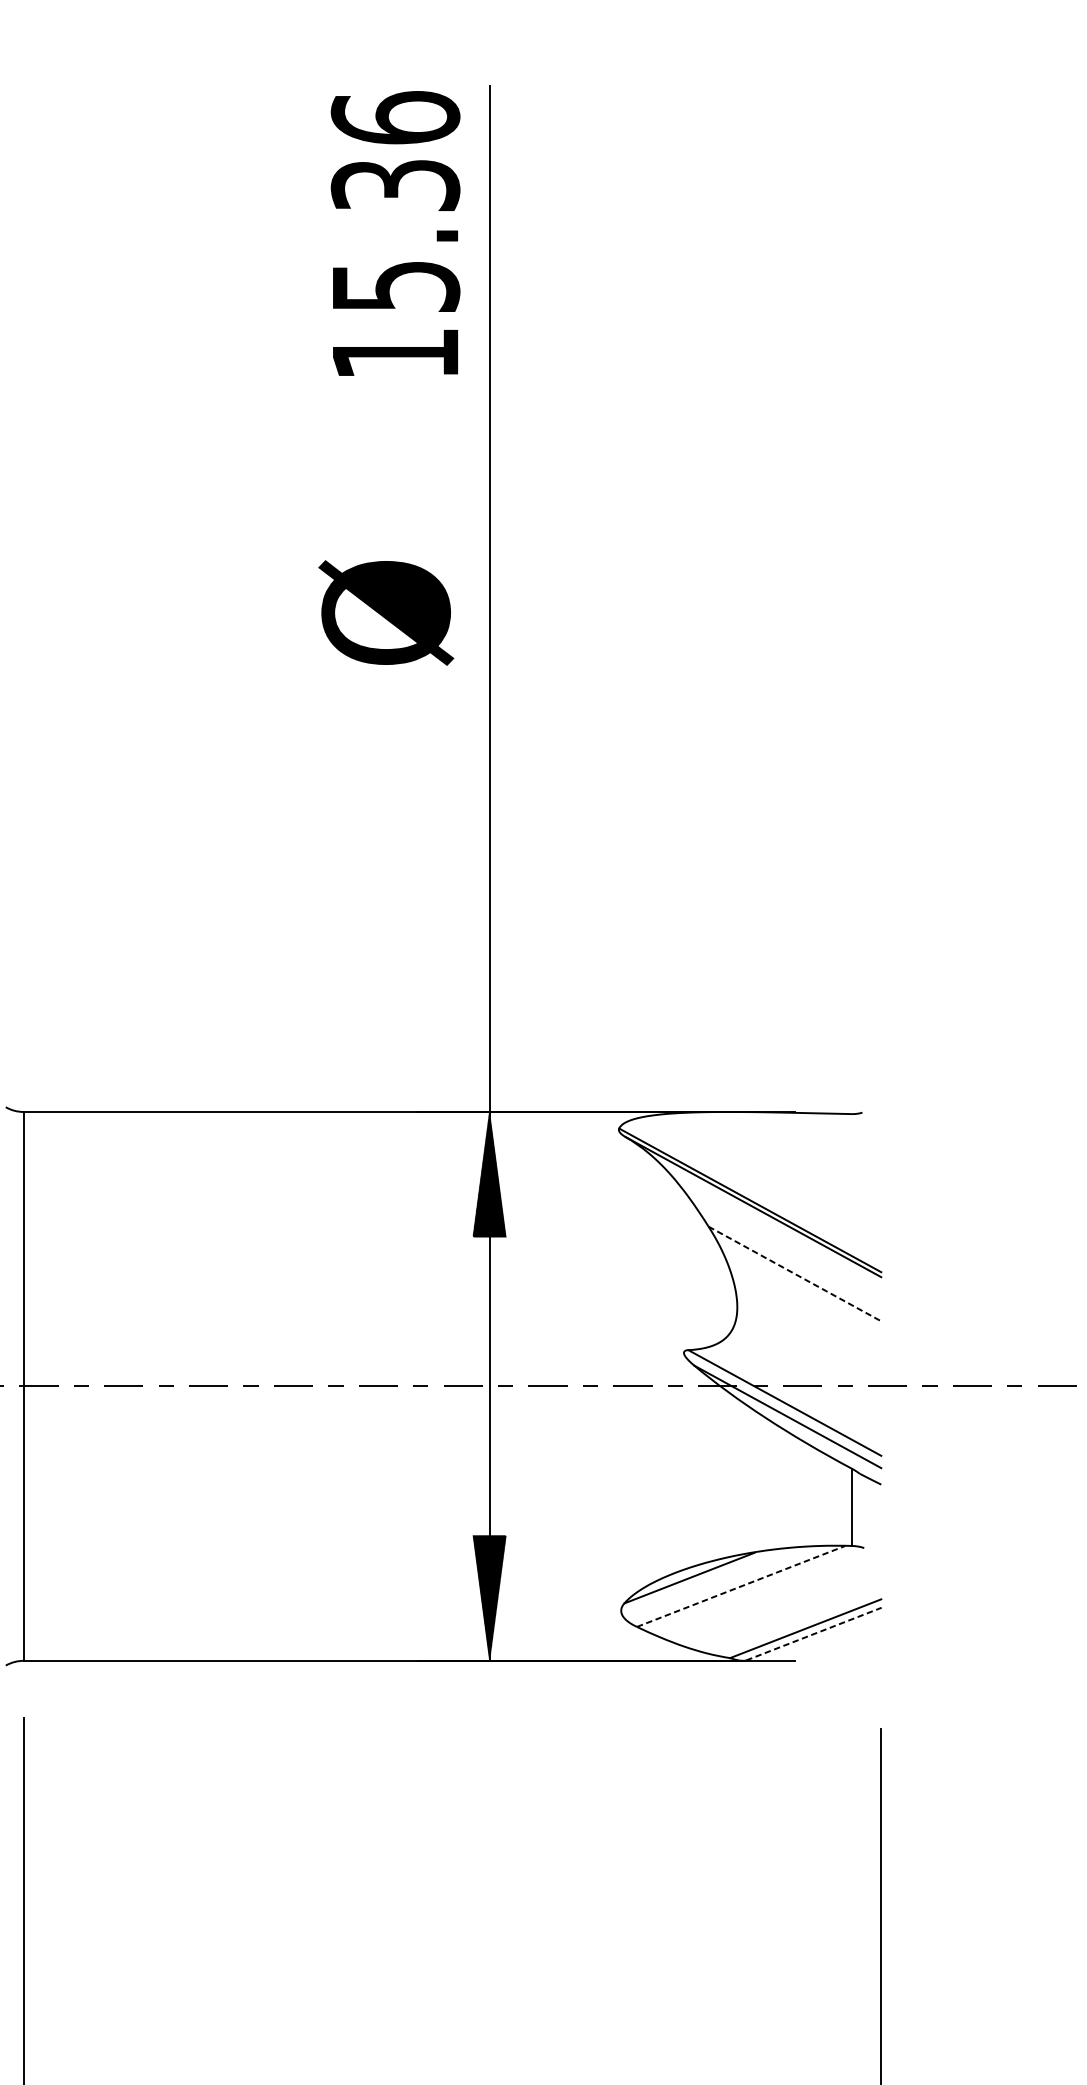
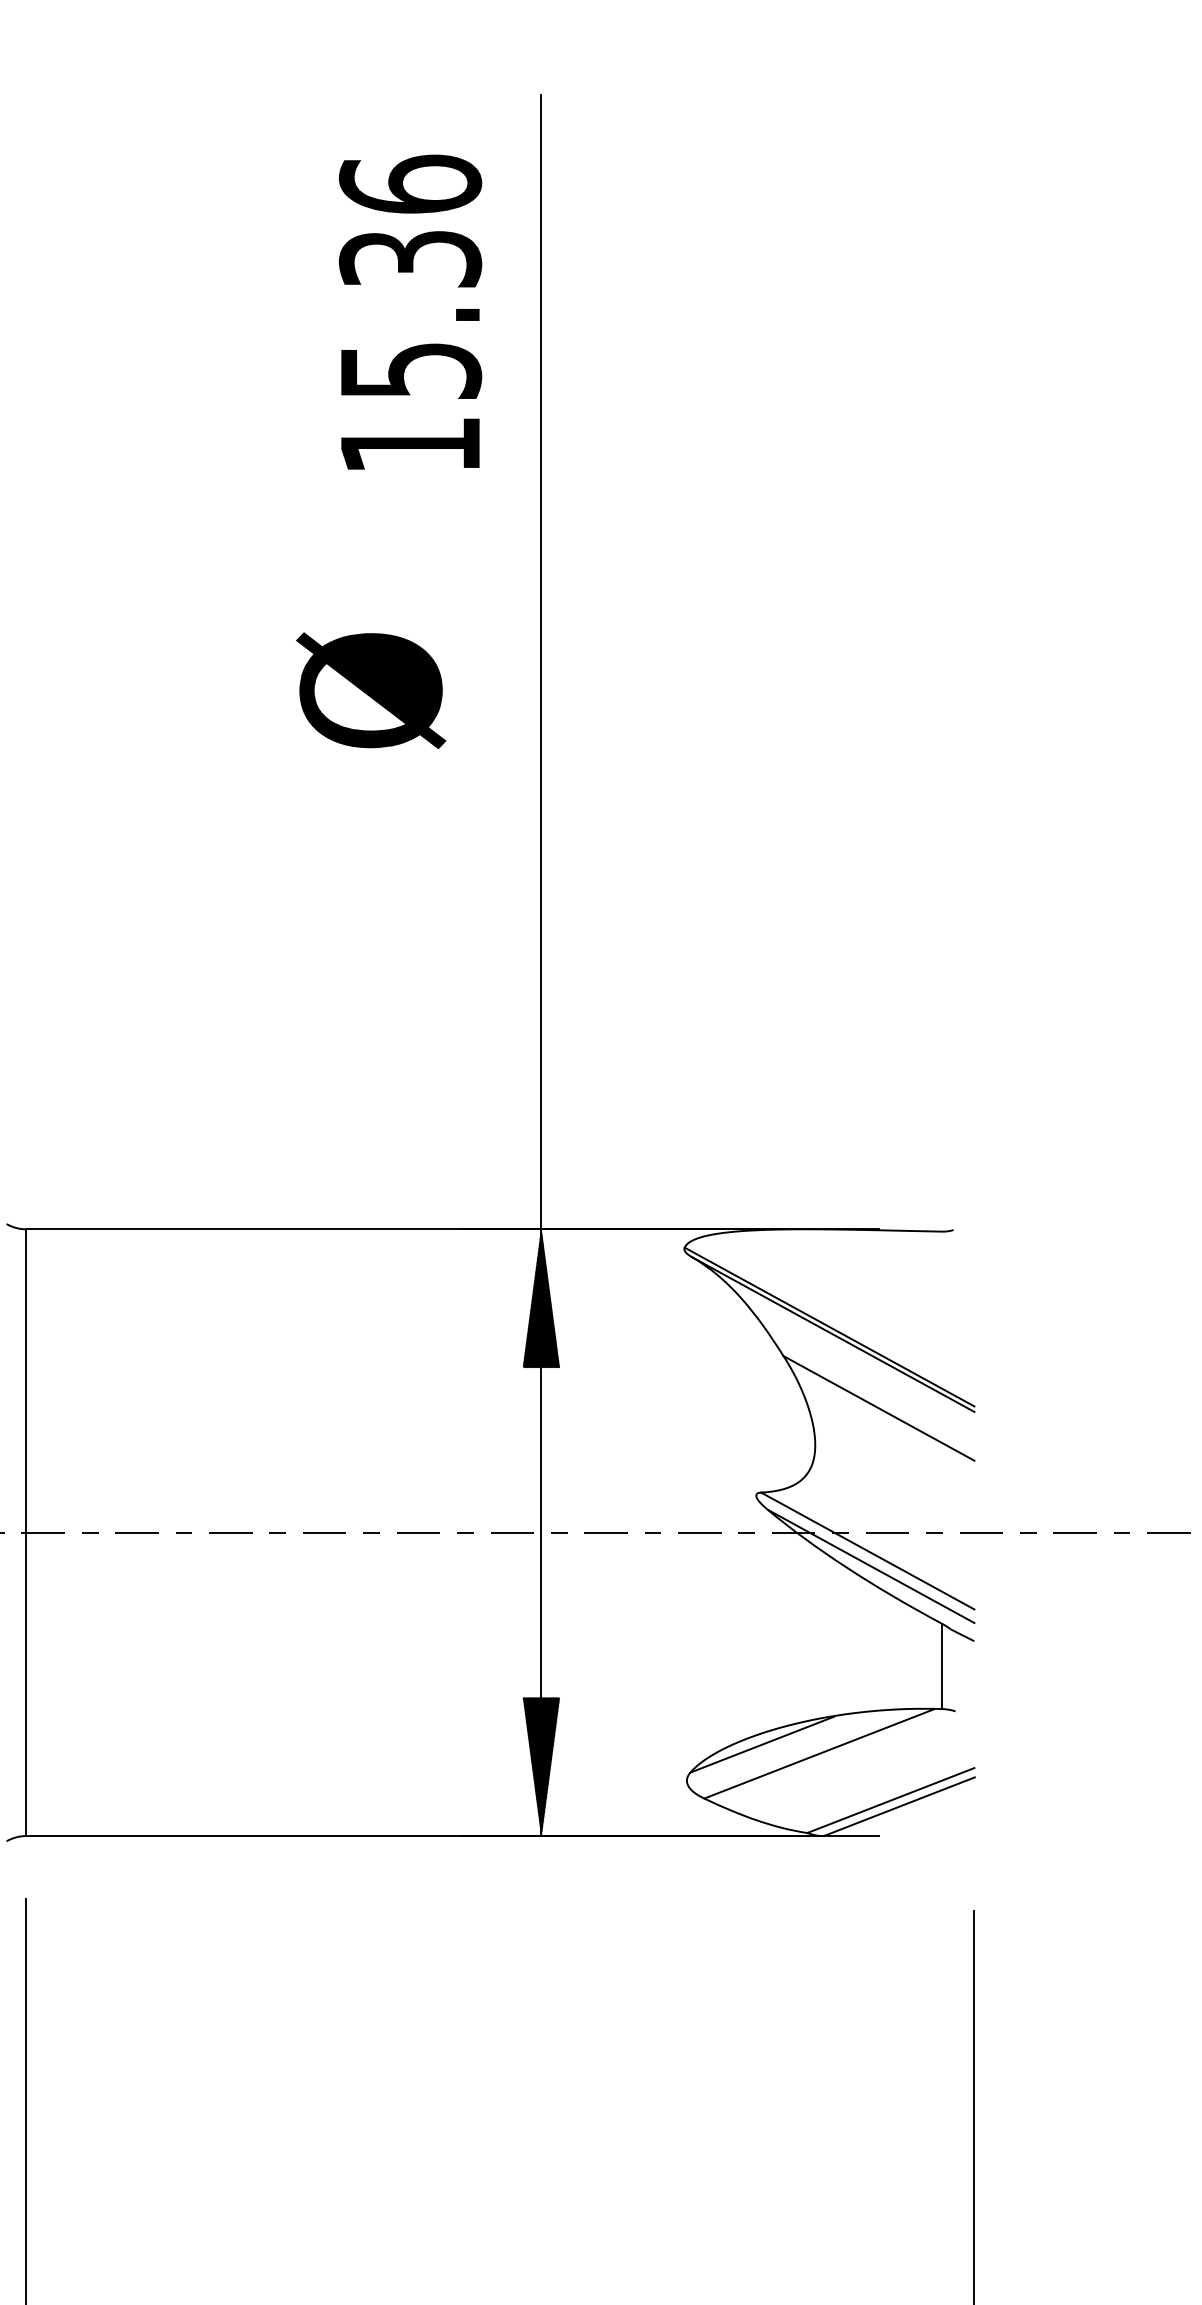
text: (395, 232) -> (410, 311), moved
text: (386, 612) -> (371, 690), moved
line: (794, 1274) -> (878, 1408), dashed -> solid
line: (741, 1586) -> (819, 1753), dashed -> solid
line: (814, 1634) -> (900, 1806), dashed -> solid

